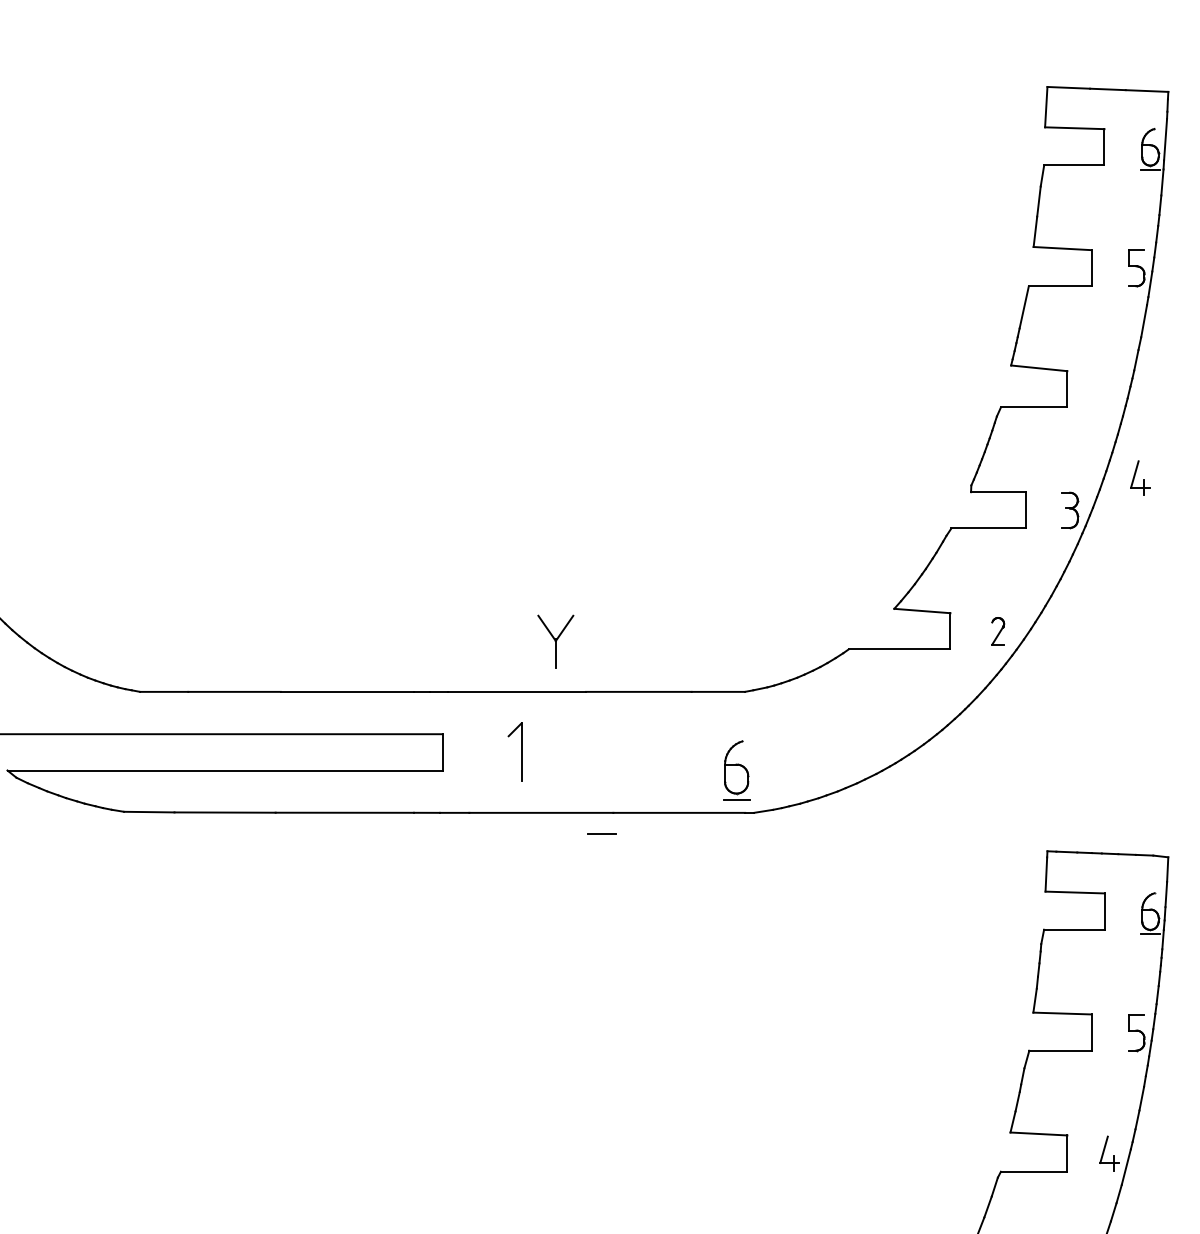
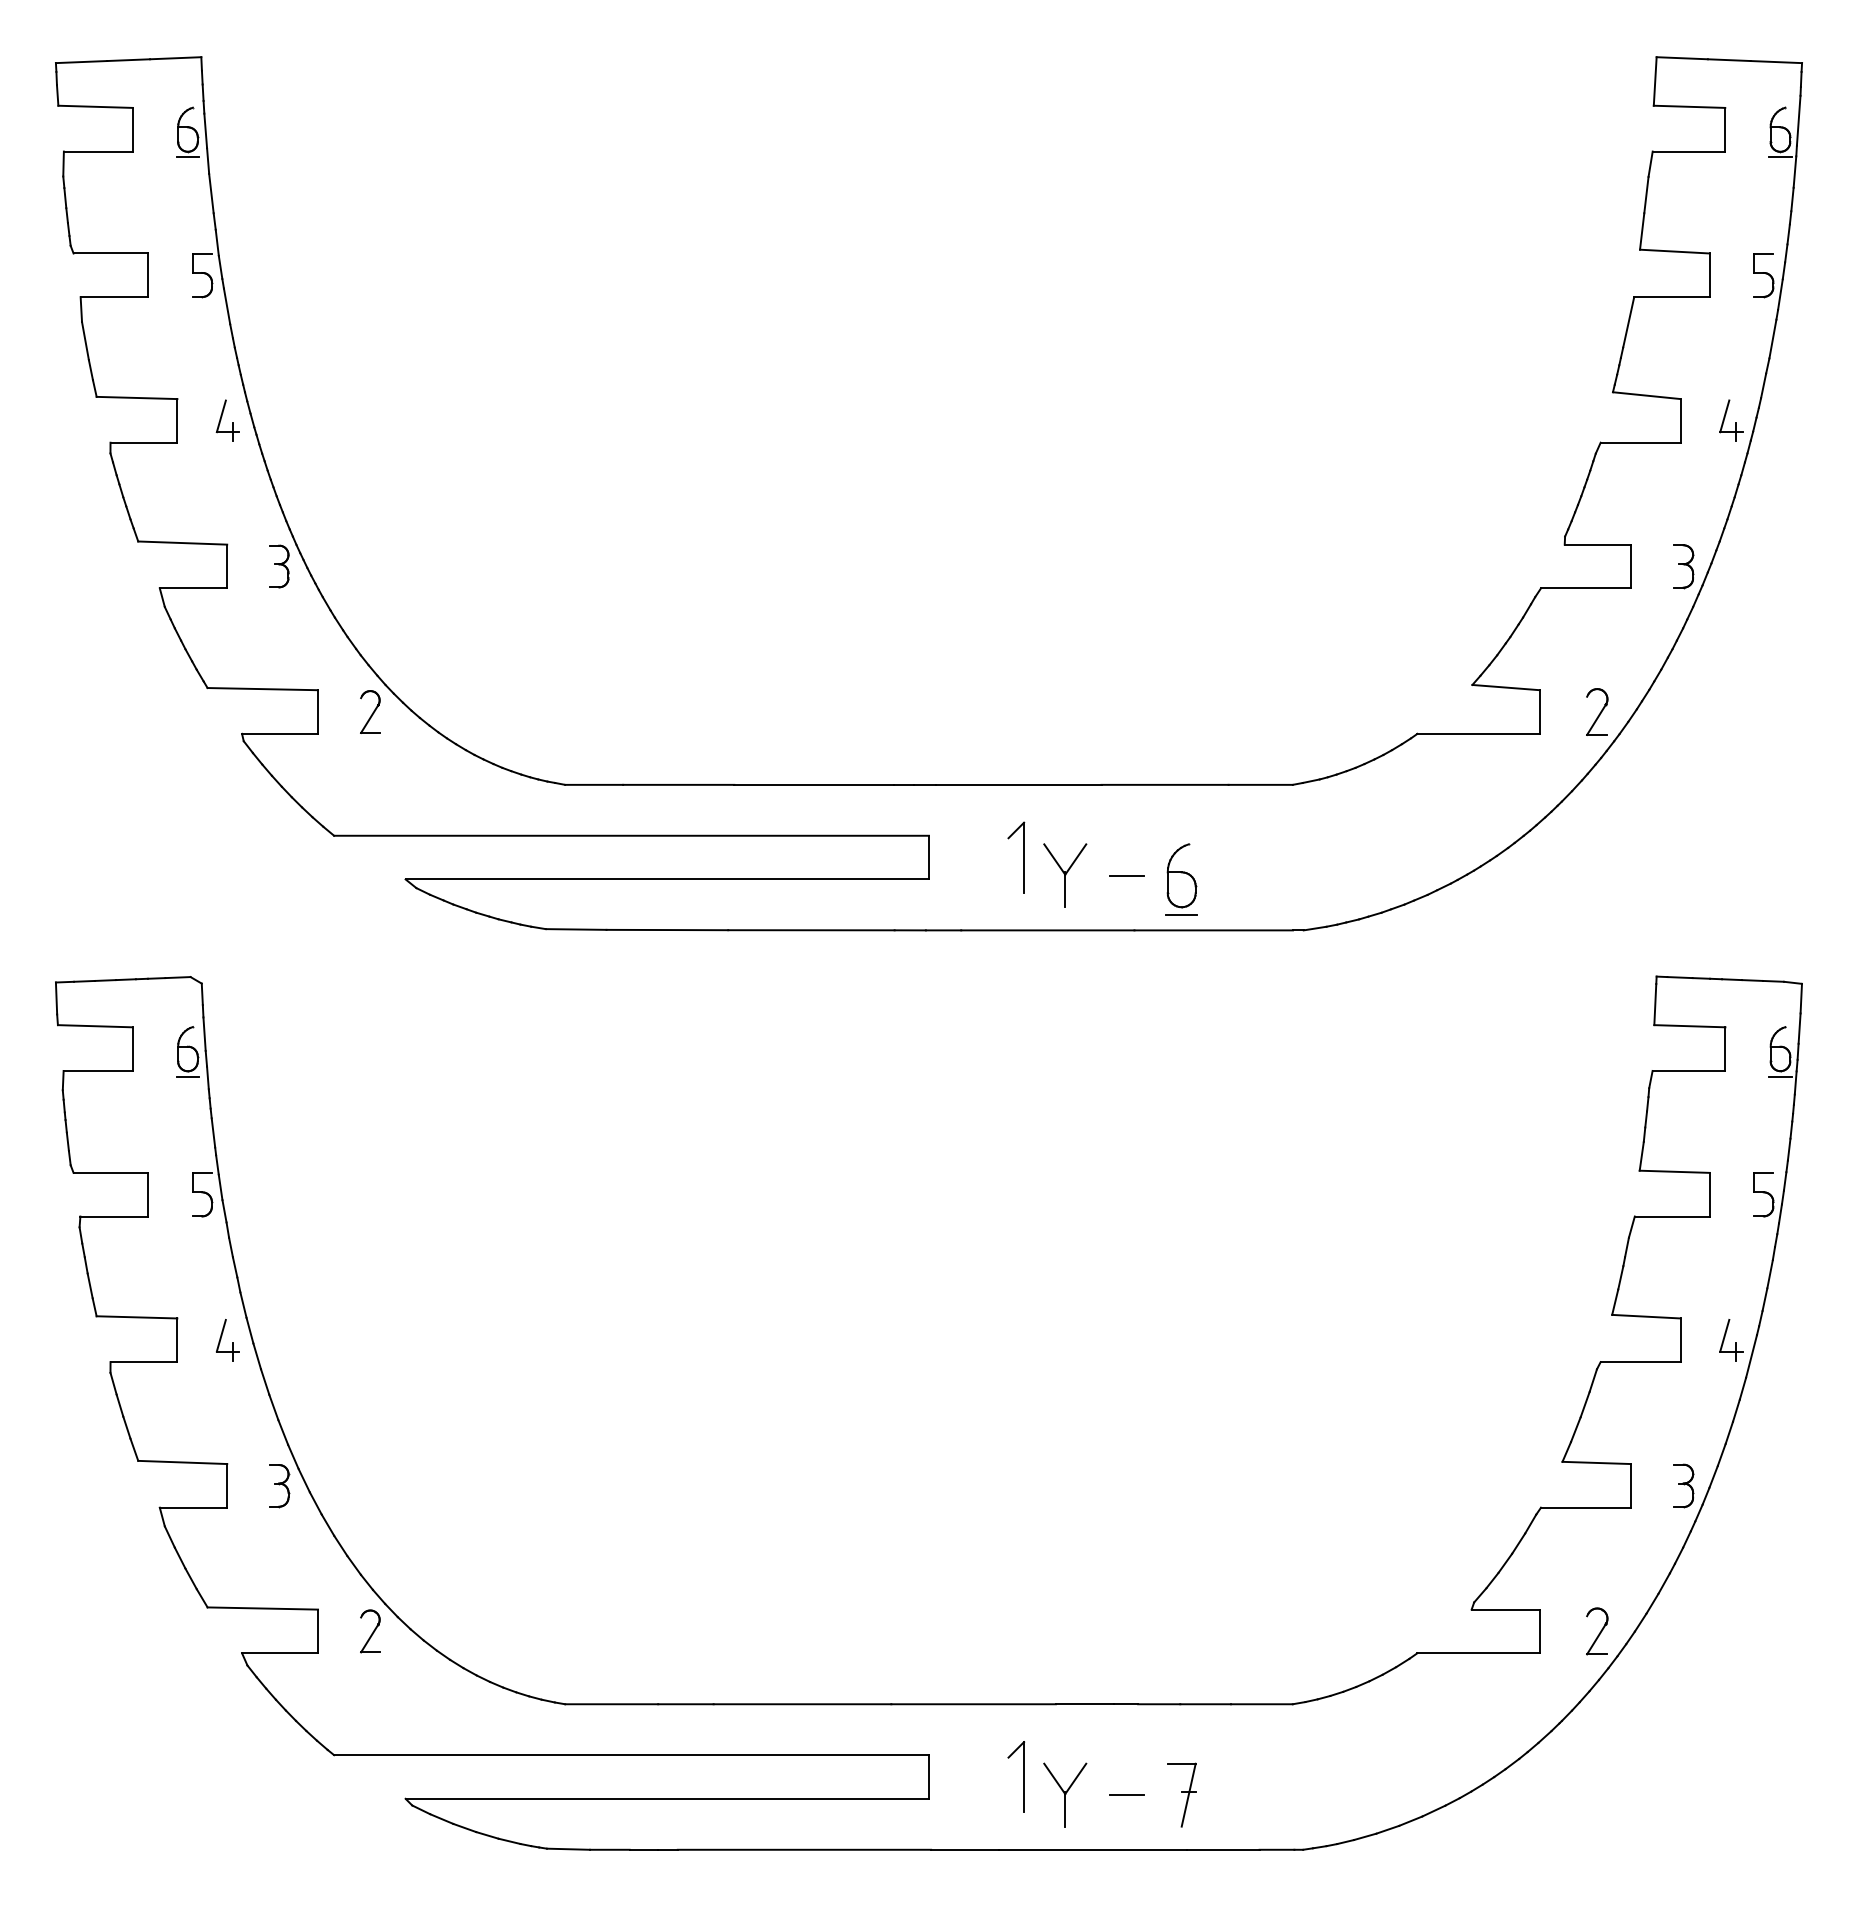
part: (1140, 477) -> (1731, 420), moved
part: (998, 630) -> (1597, 711), size x1.43
part: (556, 641) -> (1065, 875), moved
part: (736, 770) -> (1181, 879), moved
line: (601, 833) -> (1126, 875), moved

